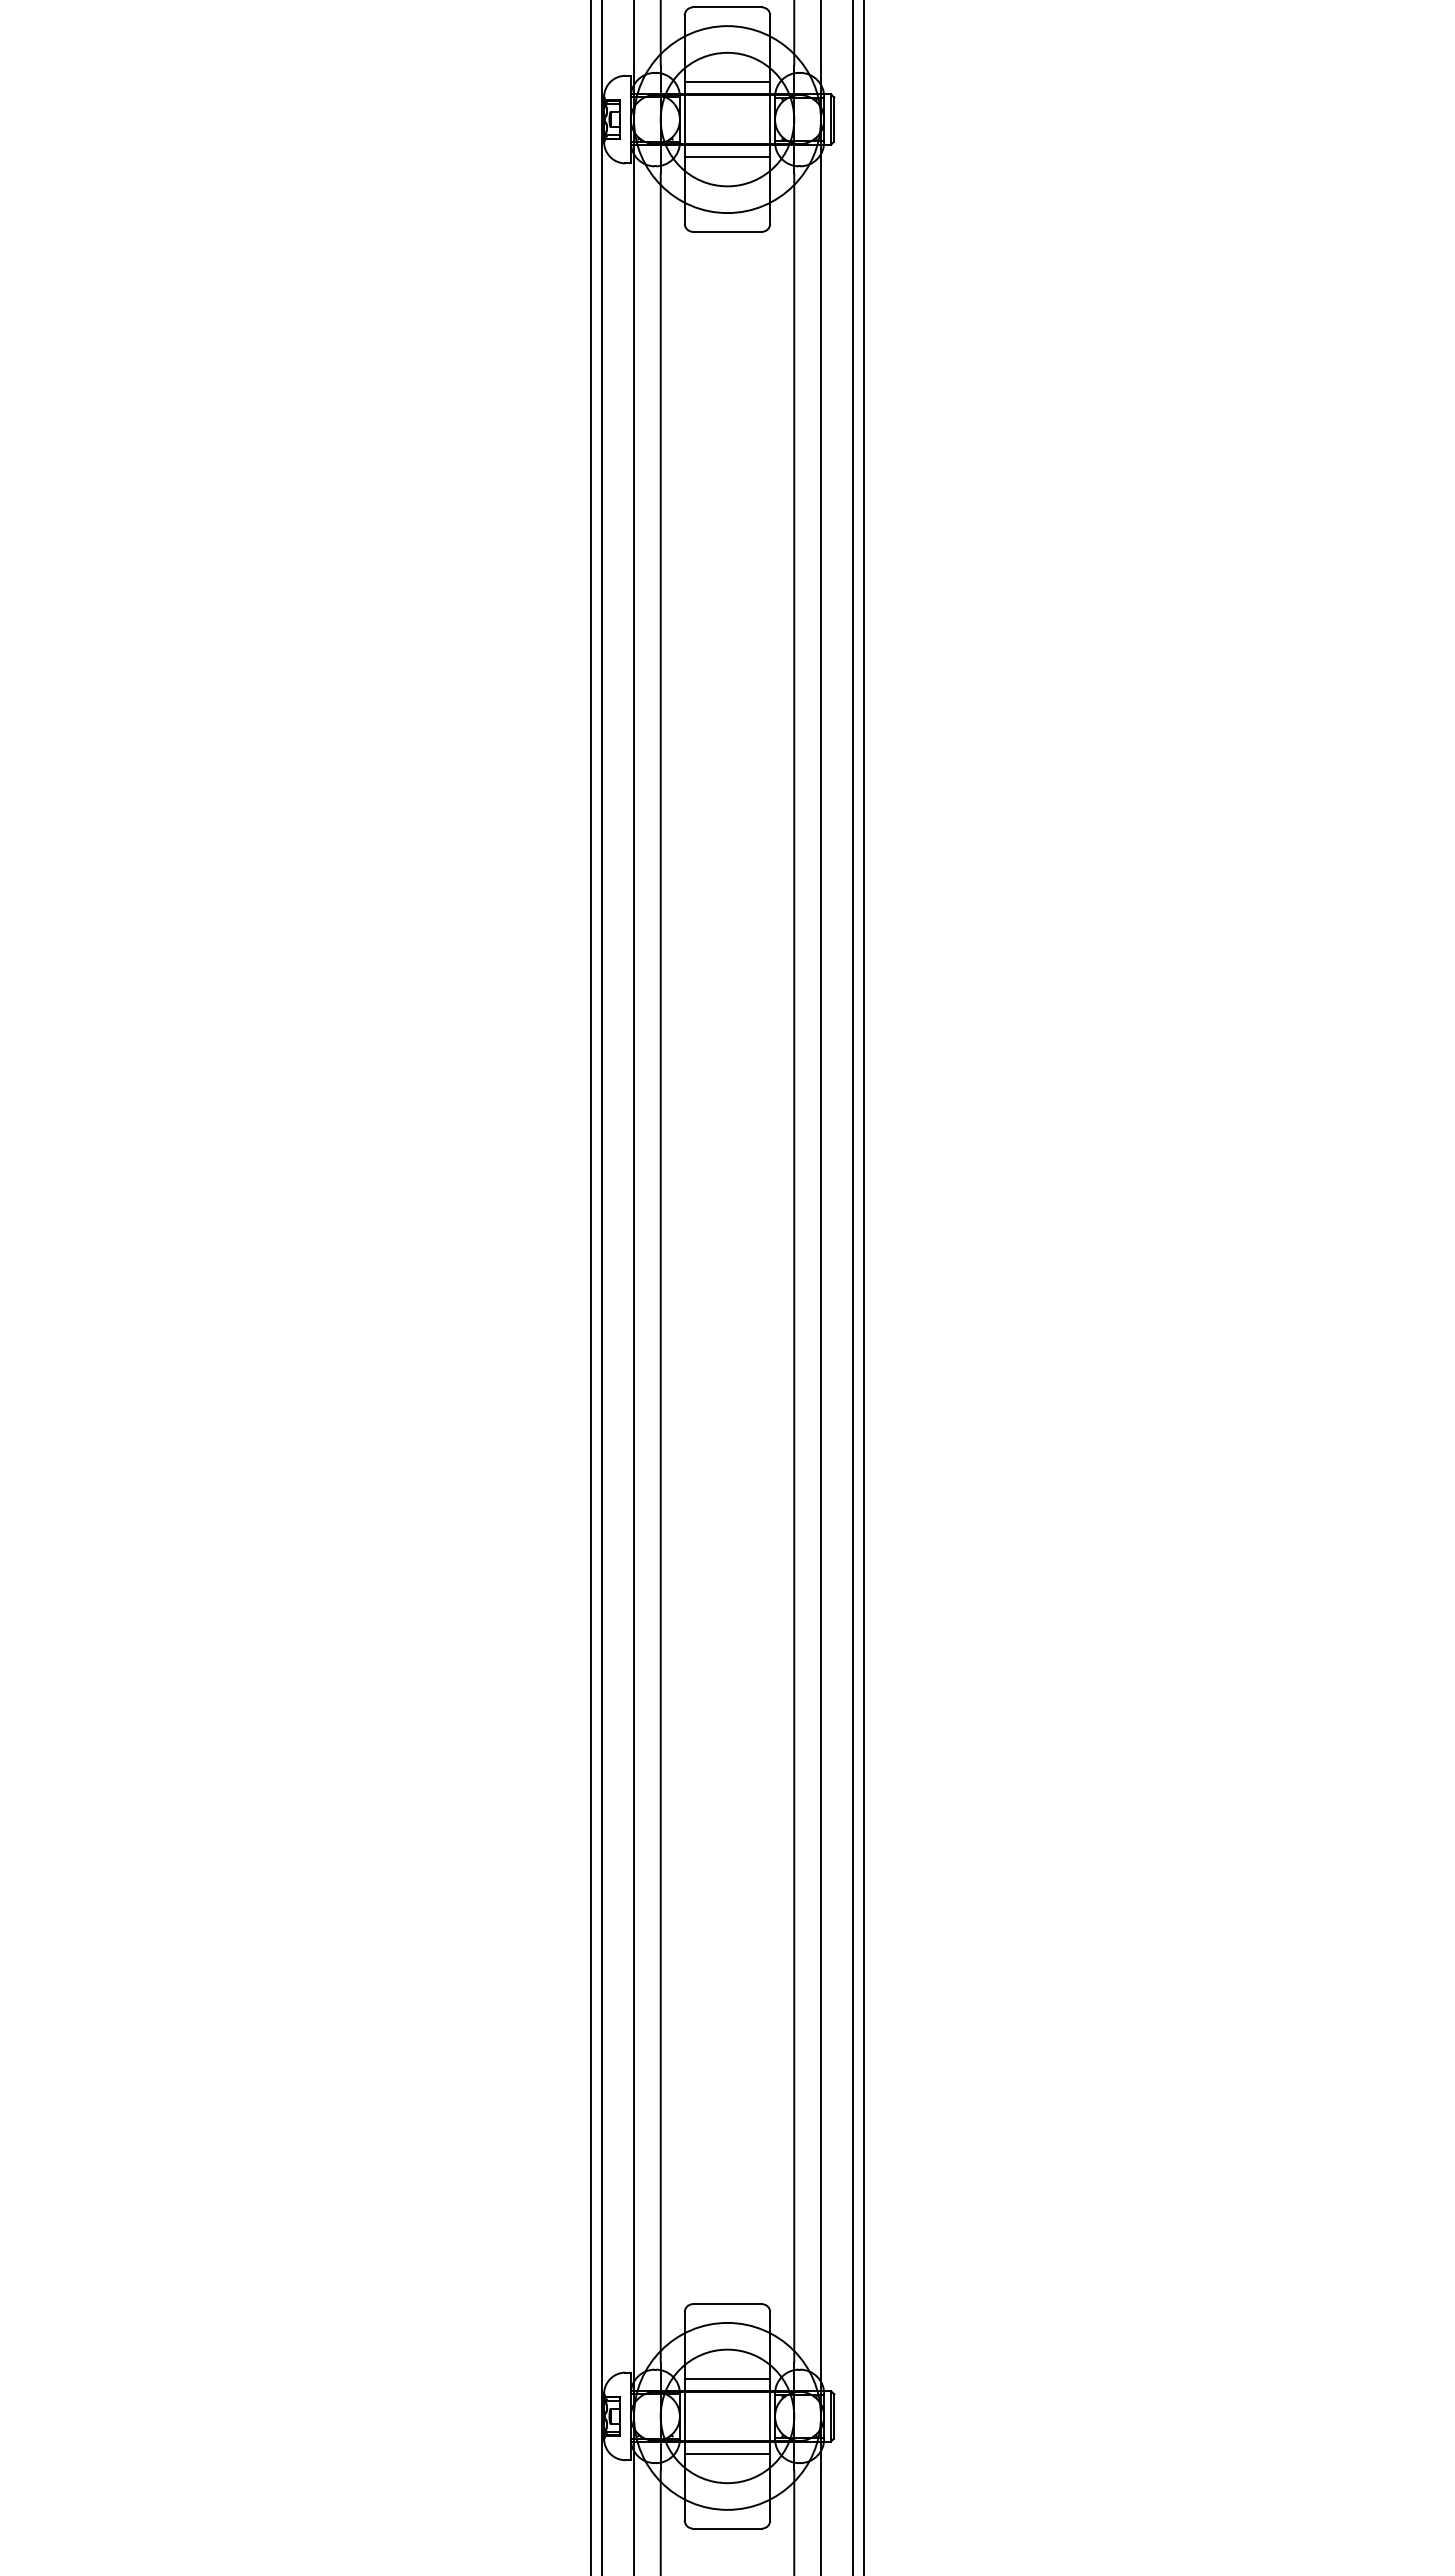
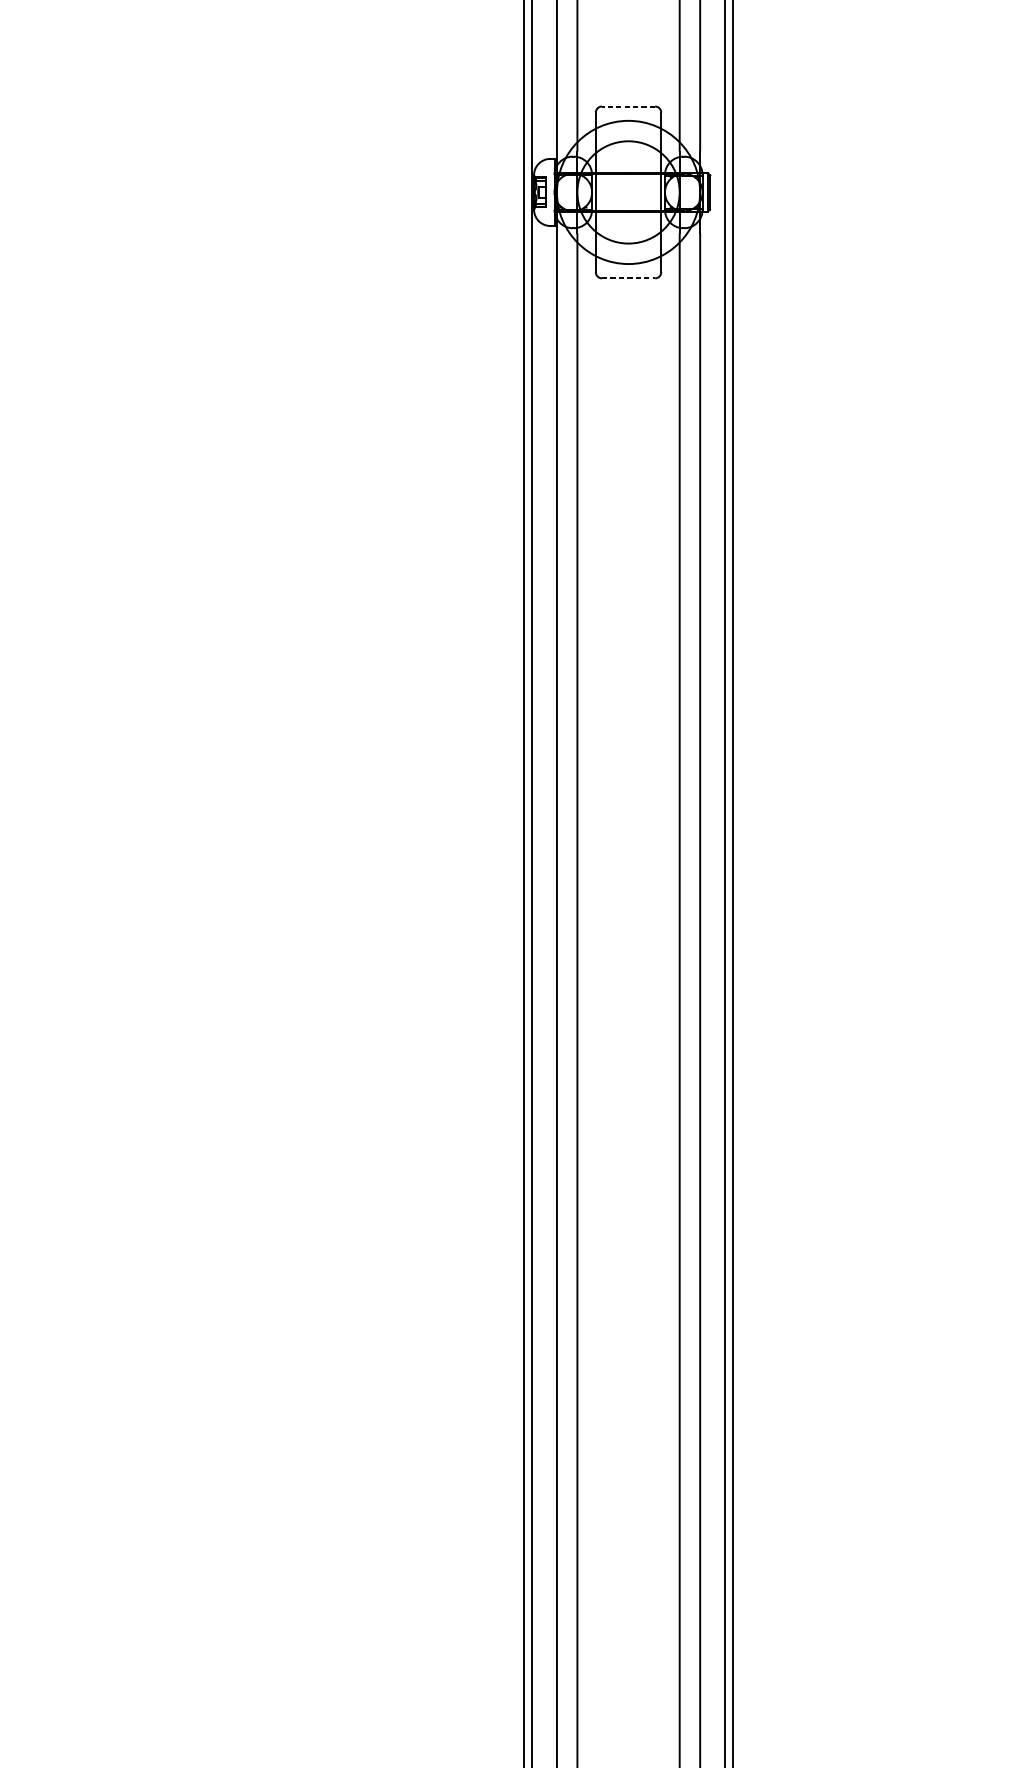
line: (727, 7) -> (628, 106), solid -> dashed
line: (727, 82) -> (628, 164), removed
line: (727, 156) -> (628, 220), removed
line: (727, 231) -> (628, 278), solid -> dashed

